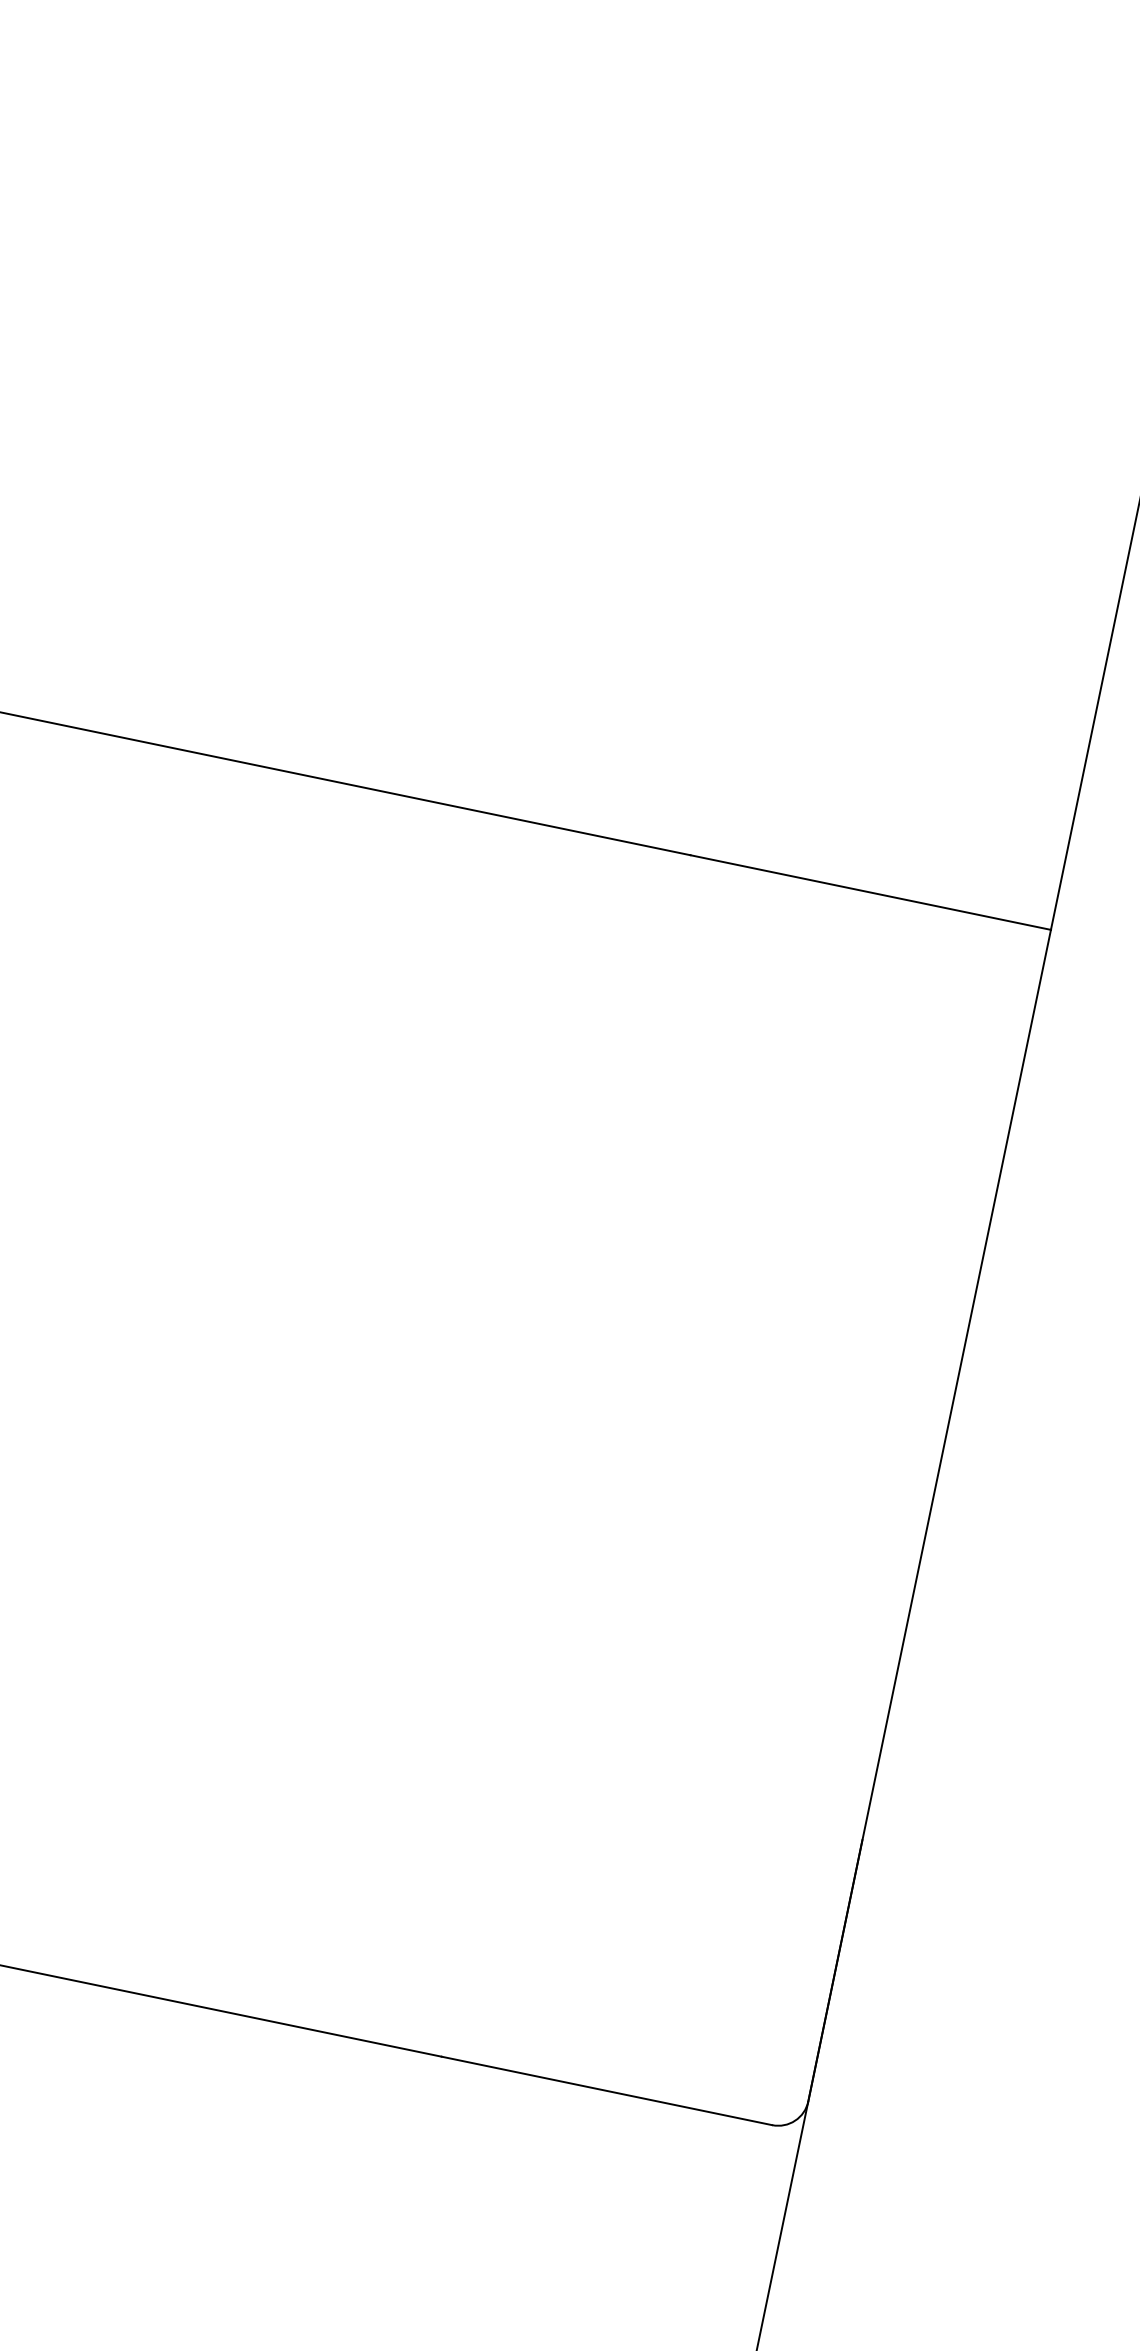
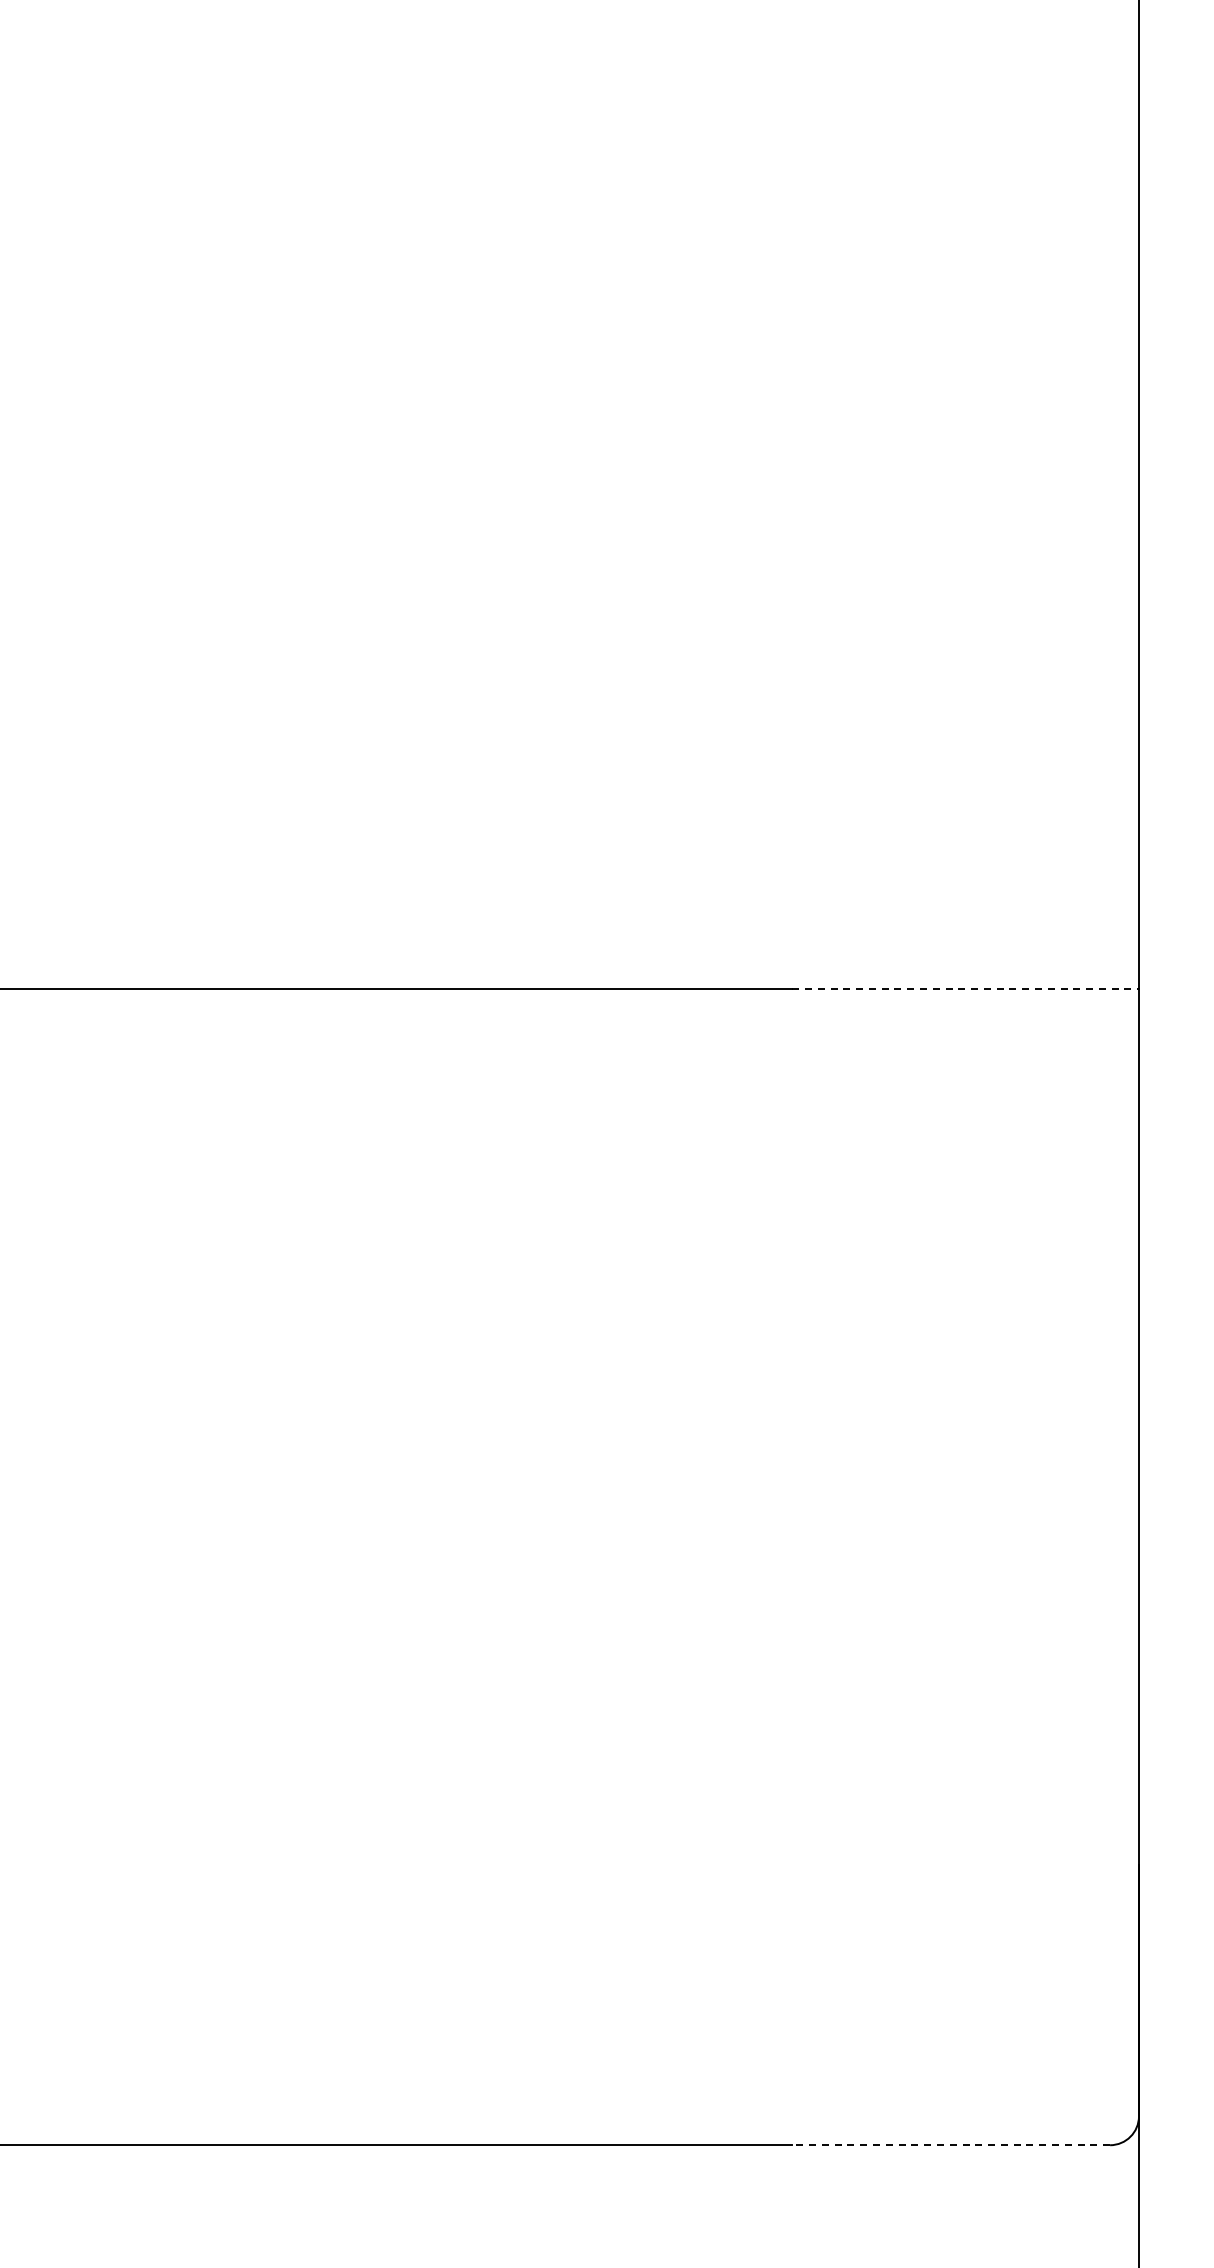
line: (871, 893) -> (966, 989), solid -> dashed
line: (607, 2091) -> (951, 2145), solid -> dashed

